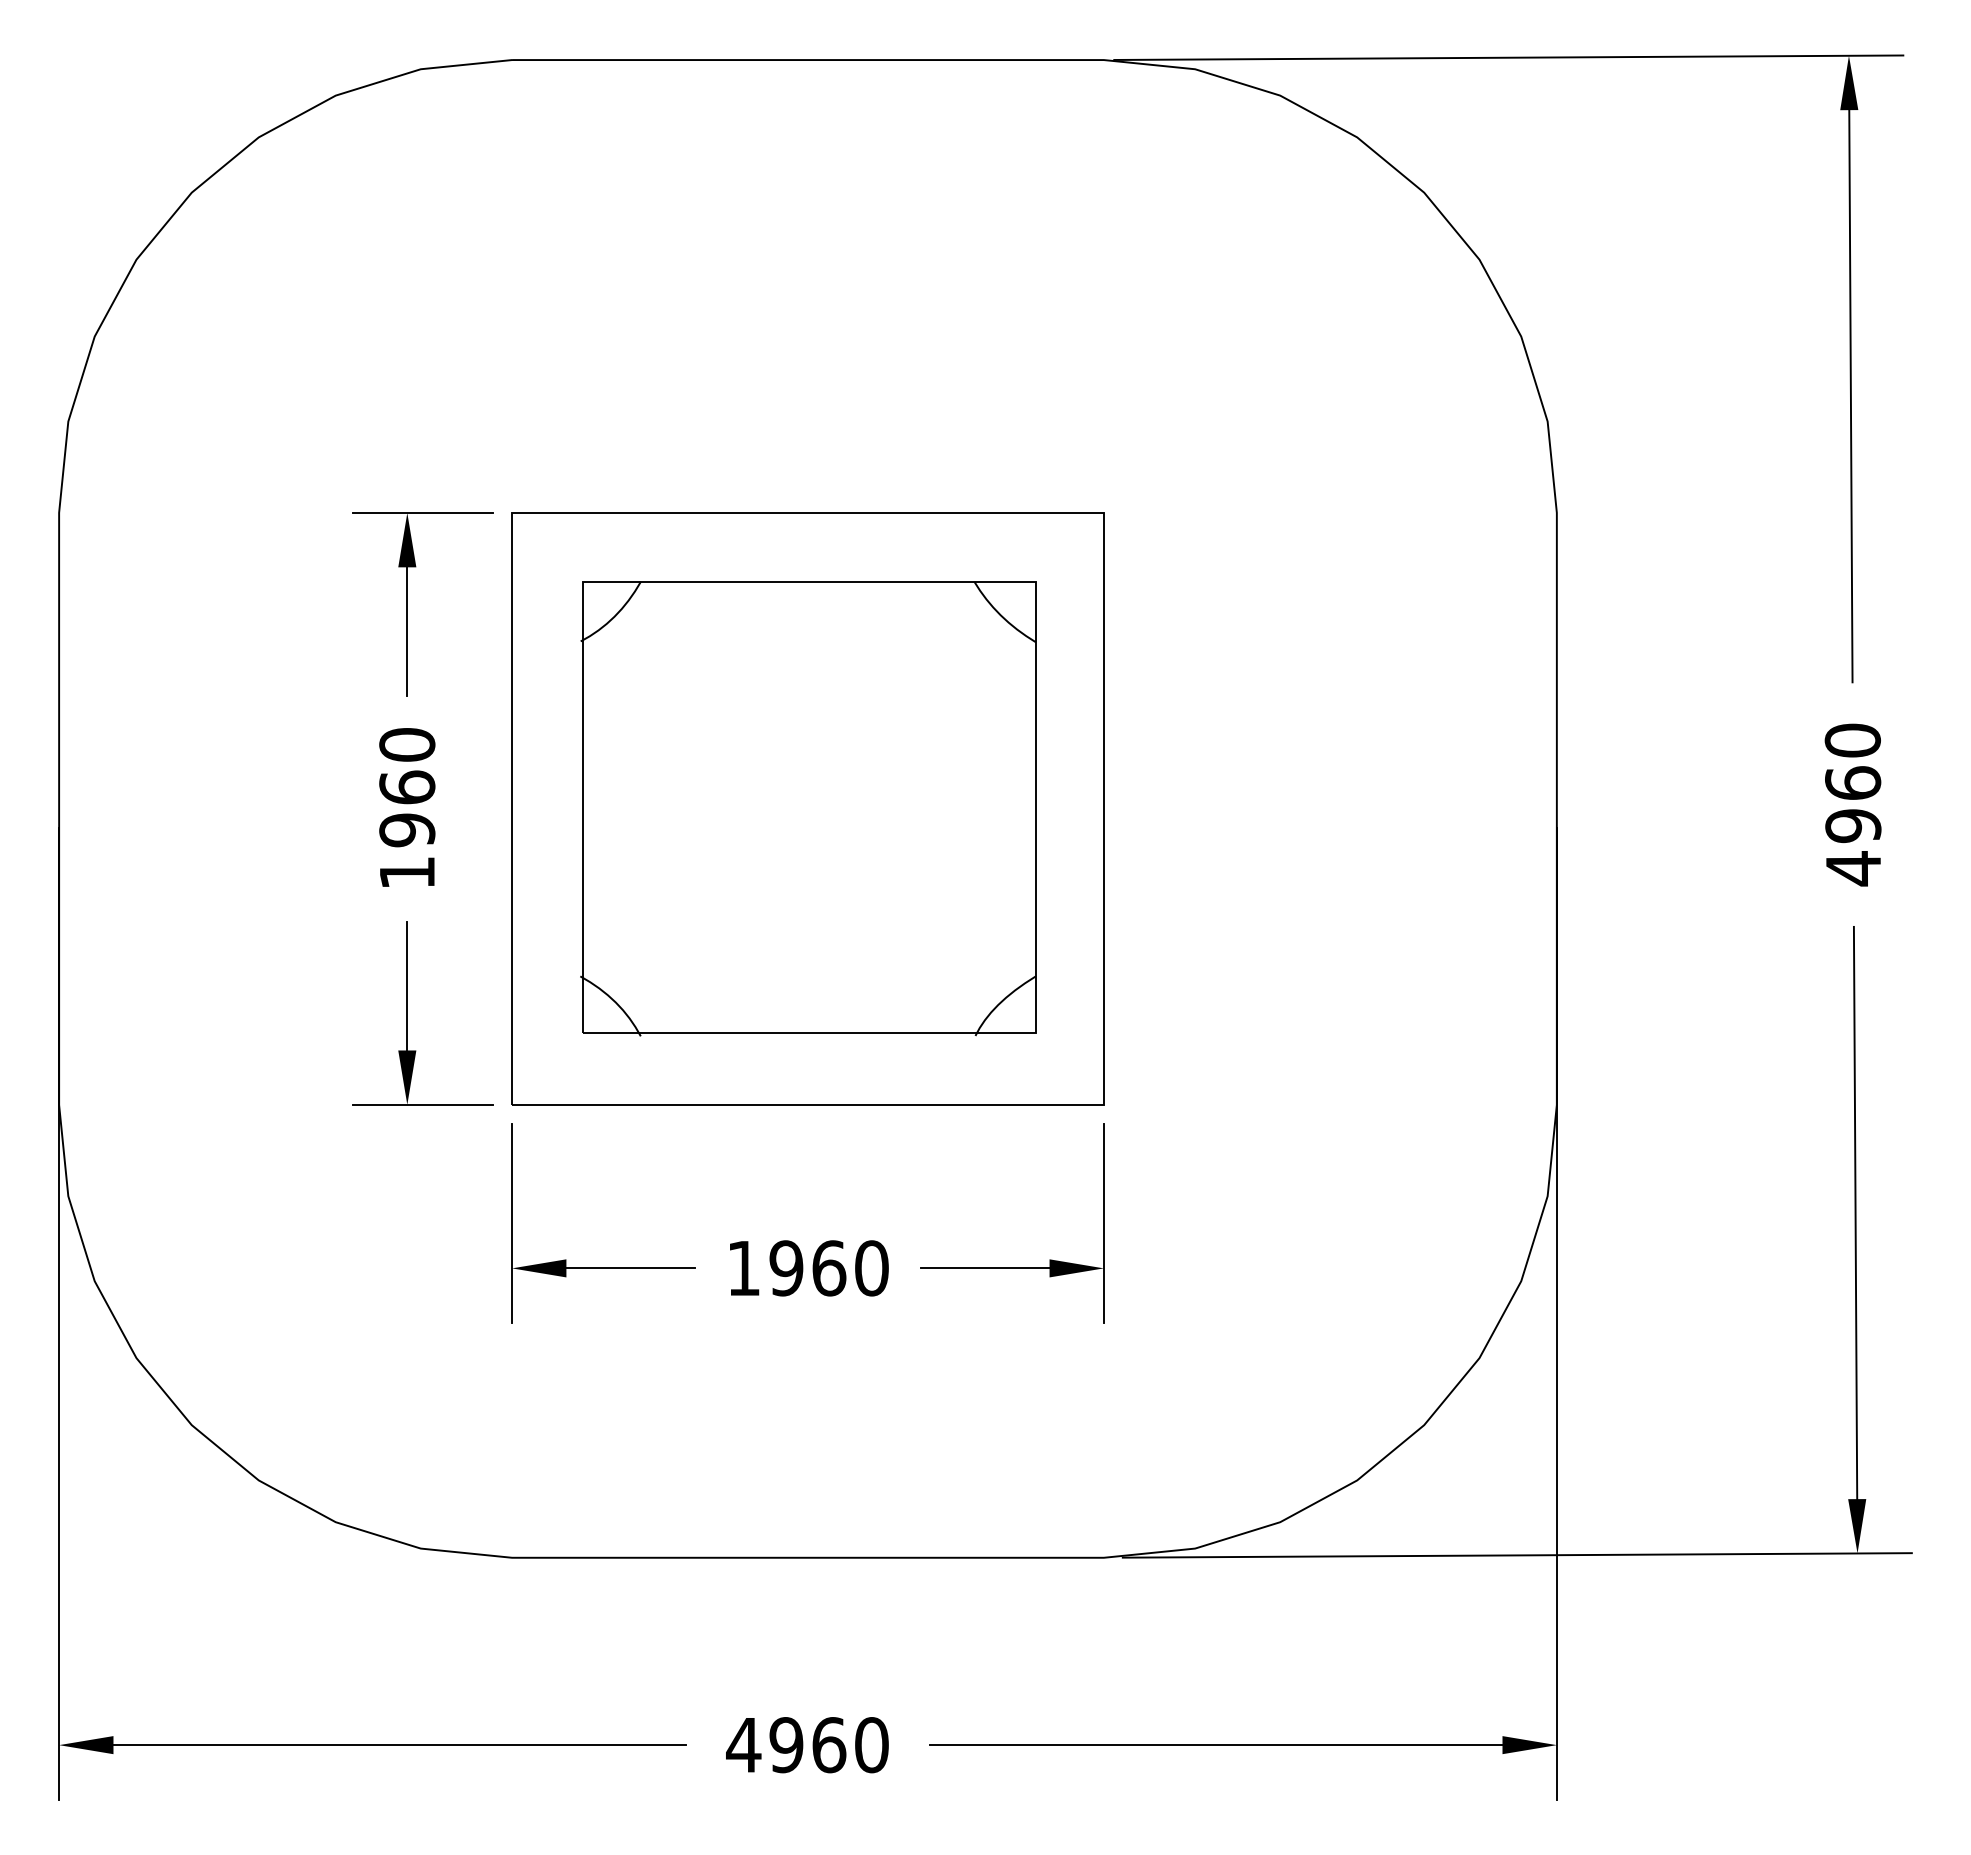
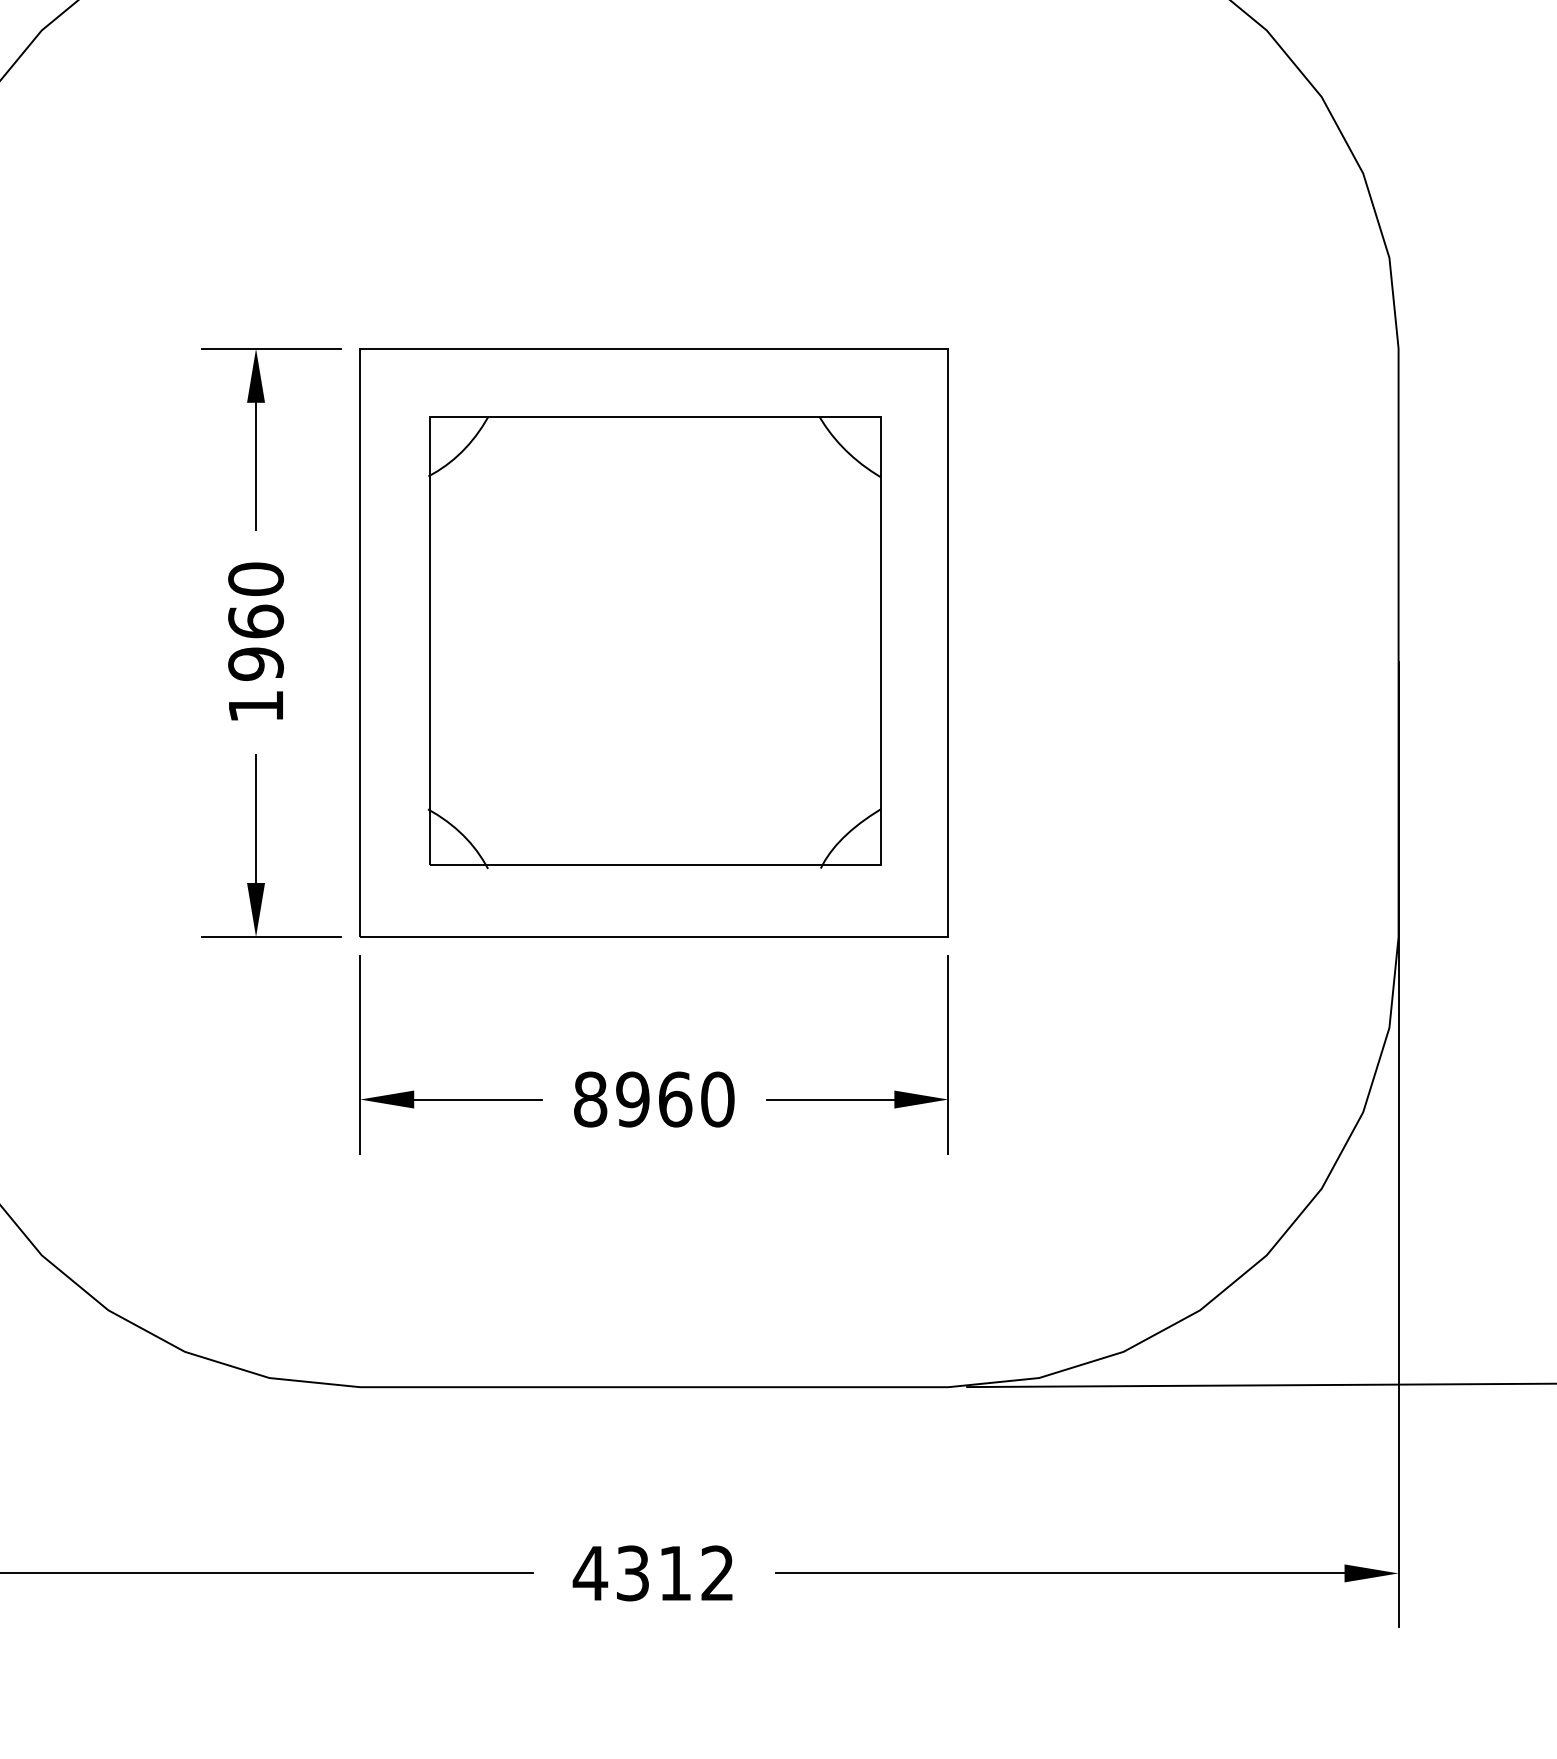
text: (743, 1268) -> (590, 1099), 1960 -> 8960
text: (828, 1745) -> (674, 1573), 4960 -> 4312

